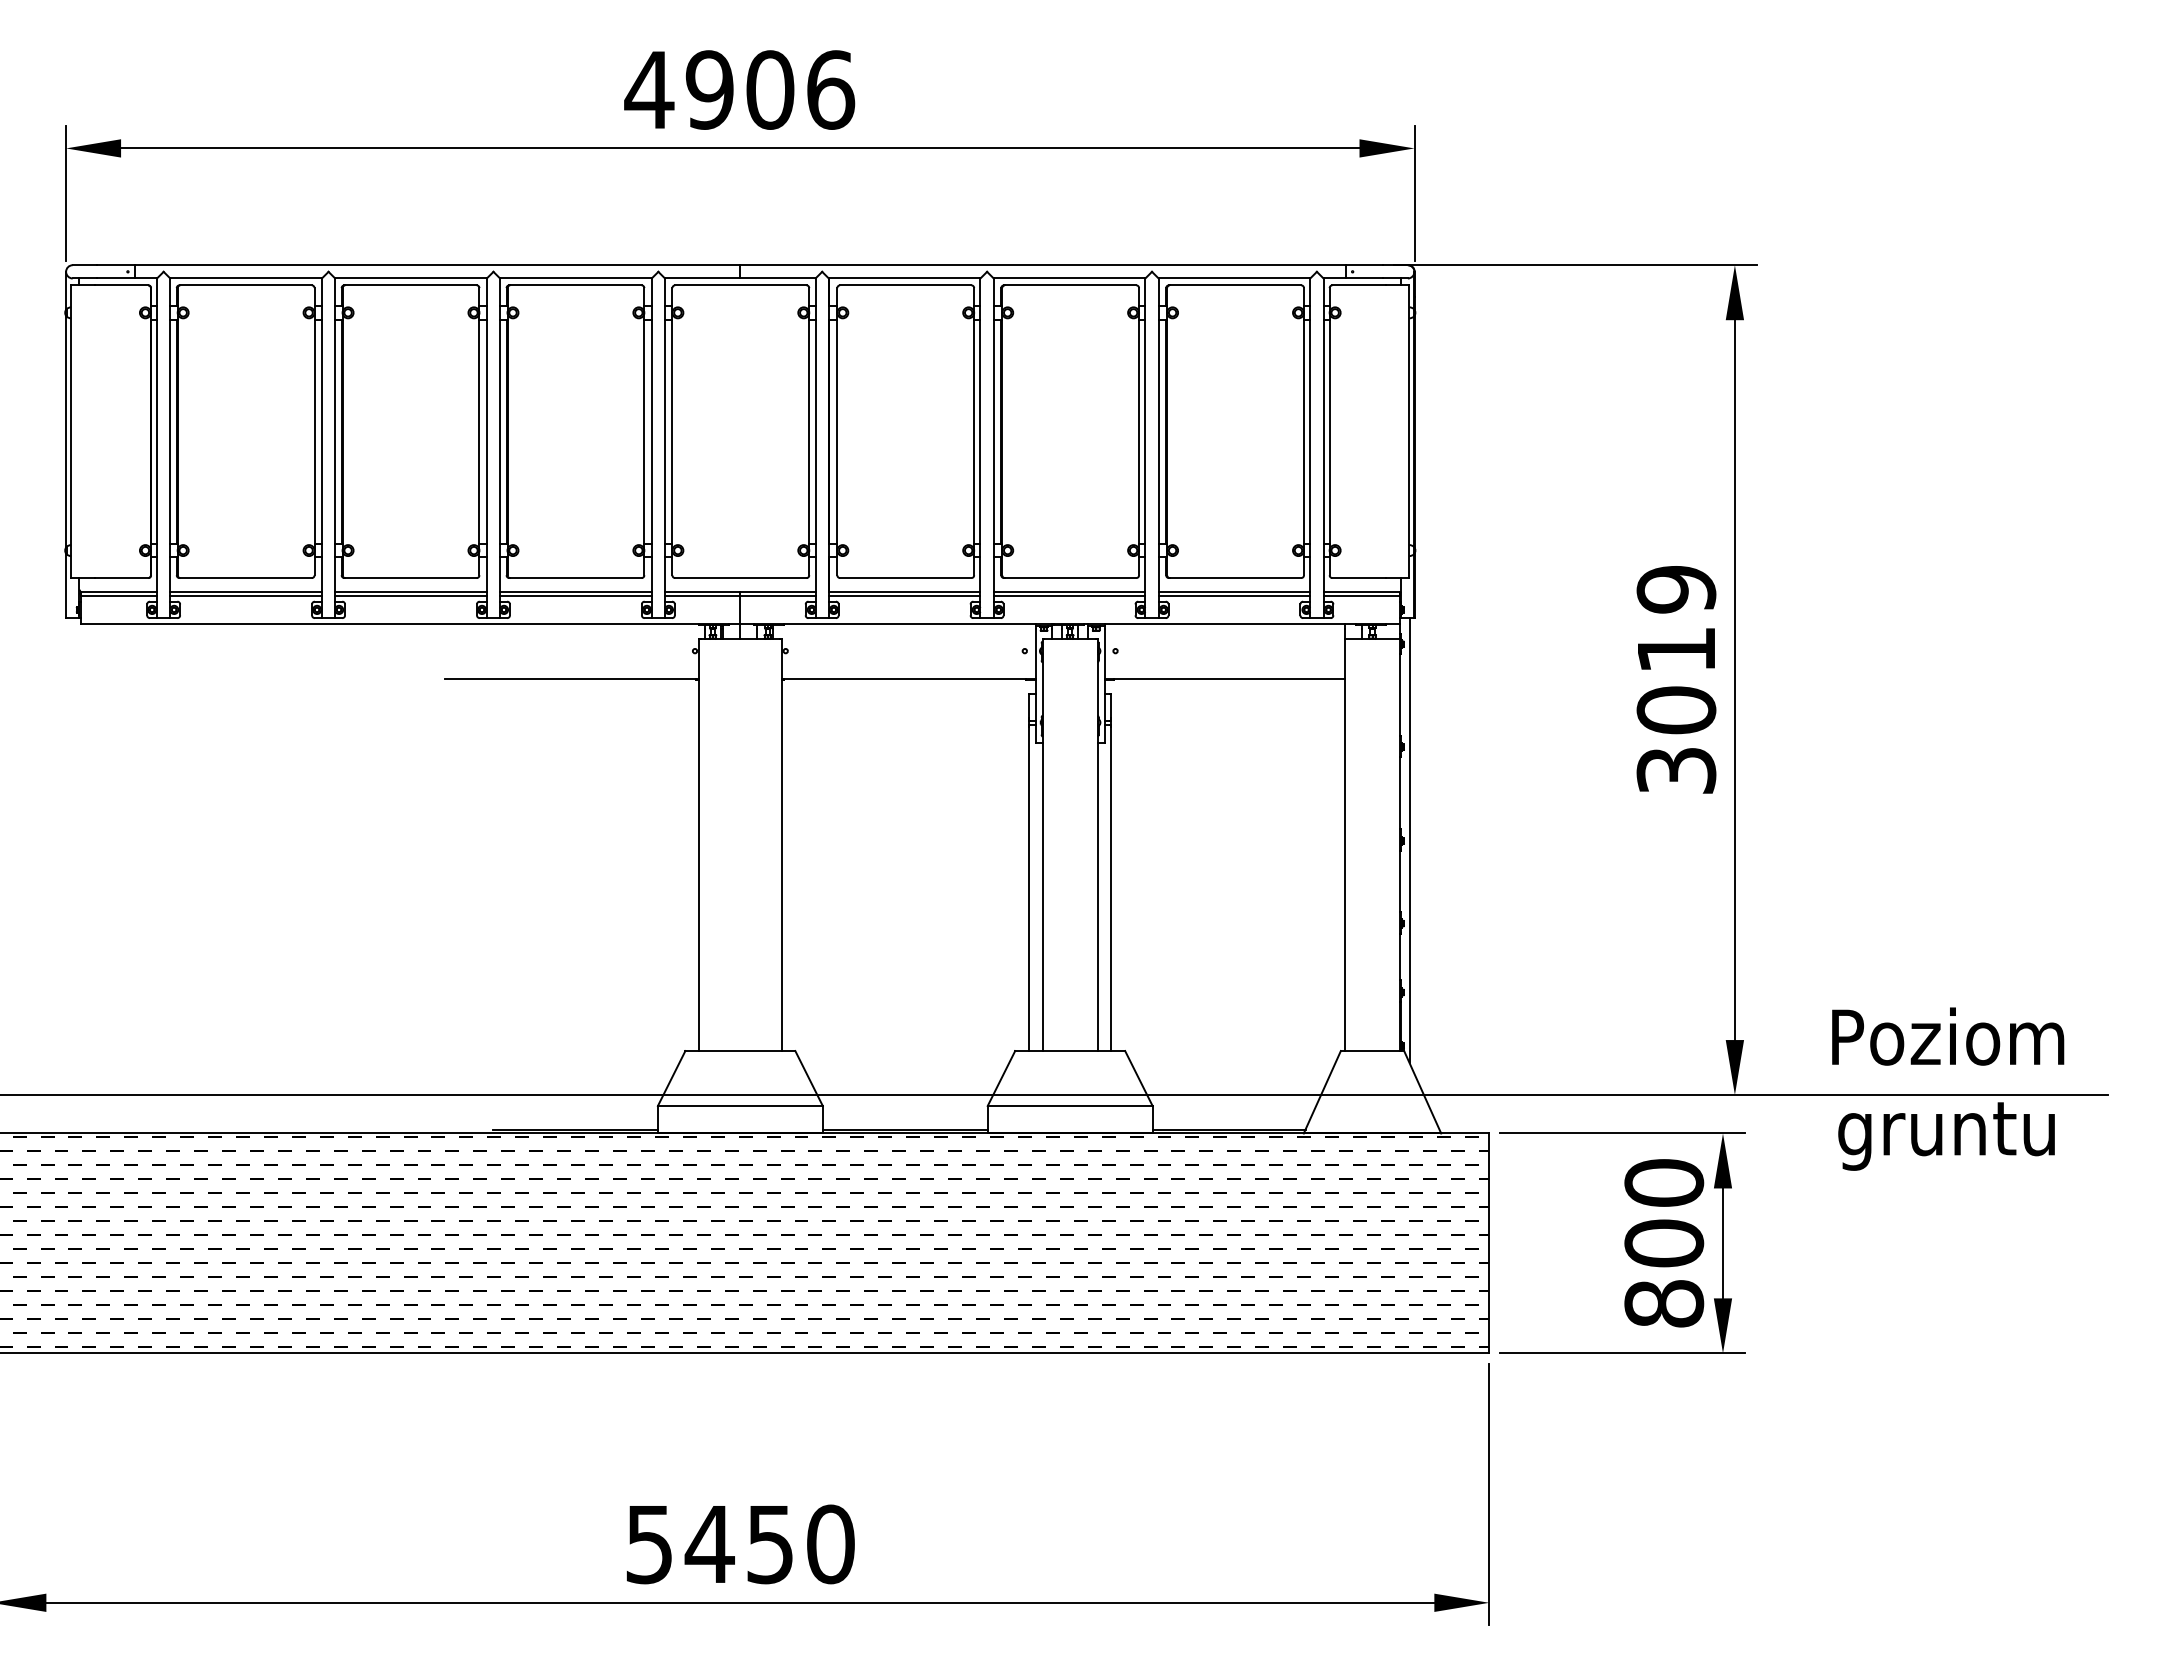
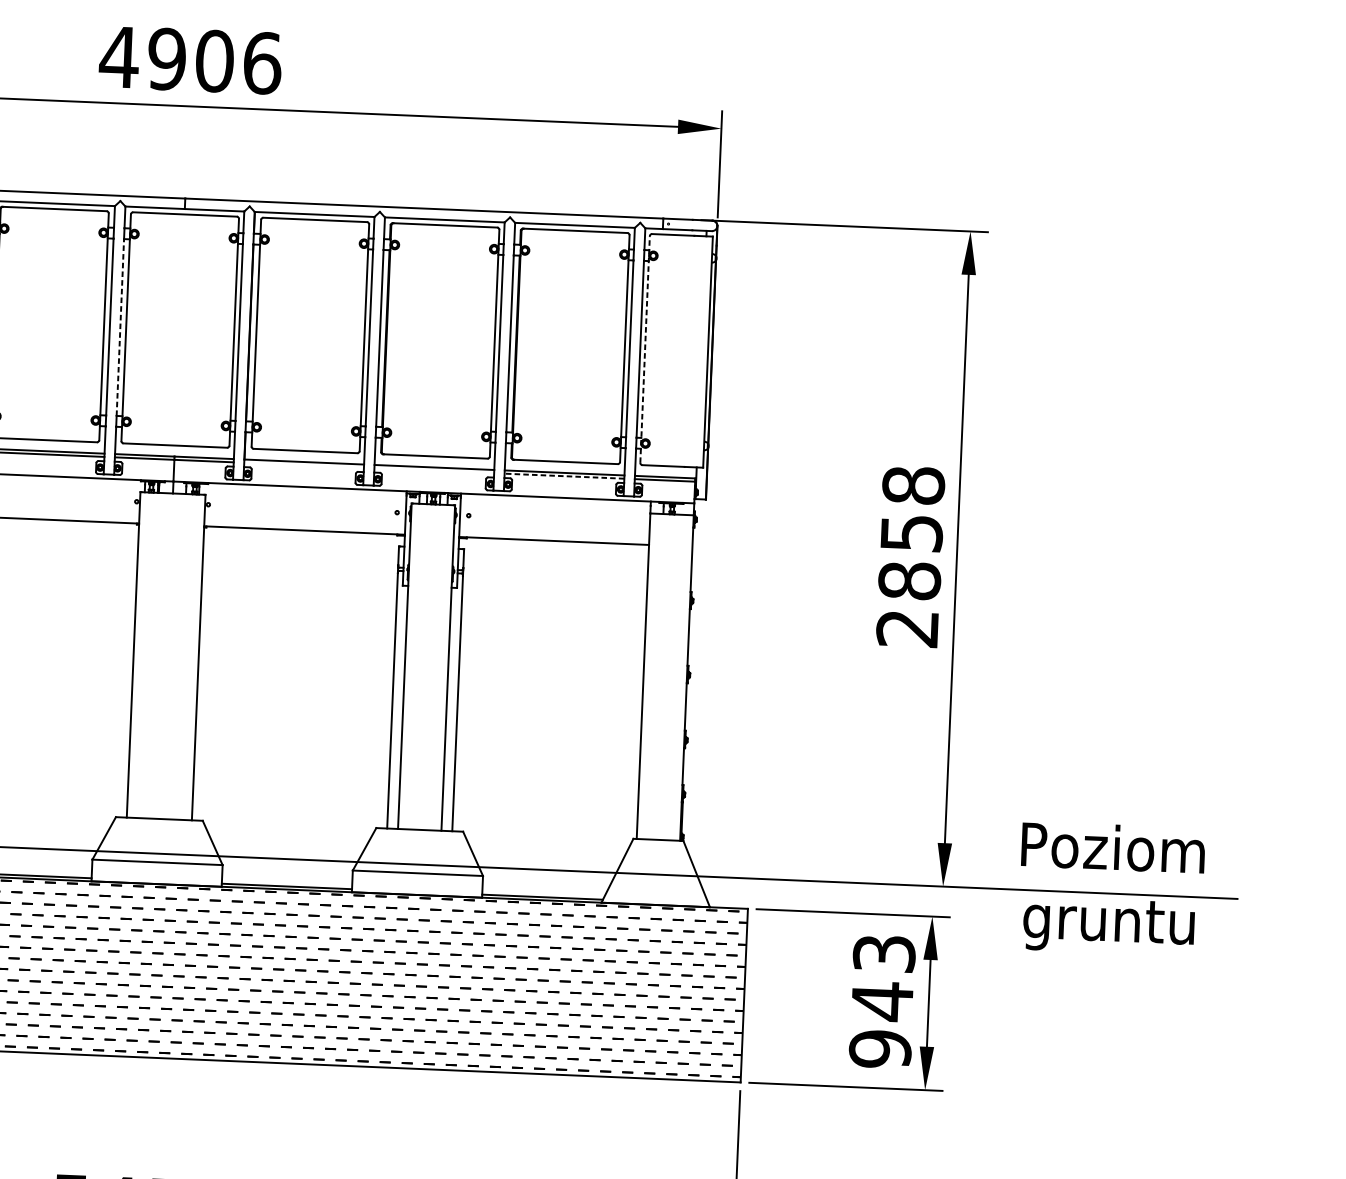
line: (665, 431) -> (120, 327), solid -> dashed
line: (1329, 431) -> (644, 349), solid -> dashed
line: (904, 596) -> (303, 465), removed
line: (1069, 596) -> (434, 471), removed
line: (1234, 596) -> (564, 476), solid -> dashed
text: (1676, 679) -> (910, 556), 3019 -> 2858
line: (1409, 840) -> (694, 674), removed
text: (1664, 1243) -> (882, 1001), 800 -> 943

